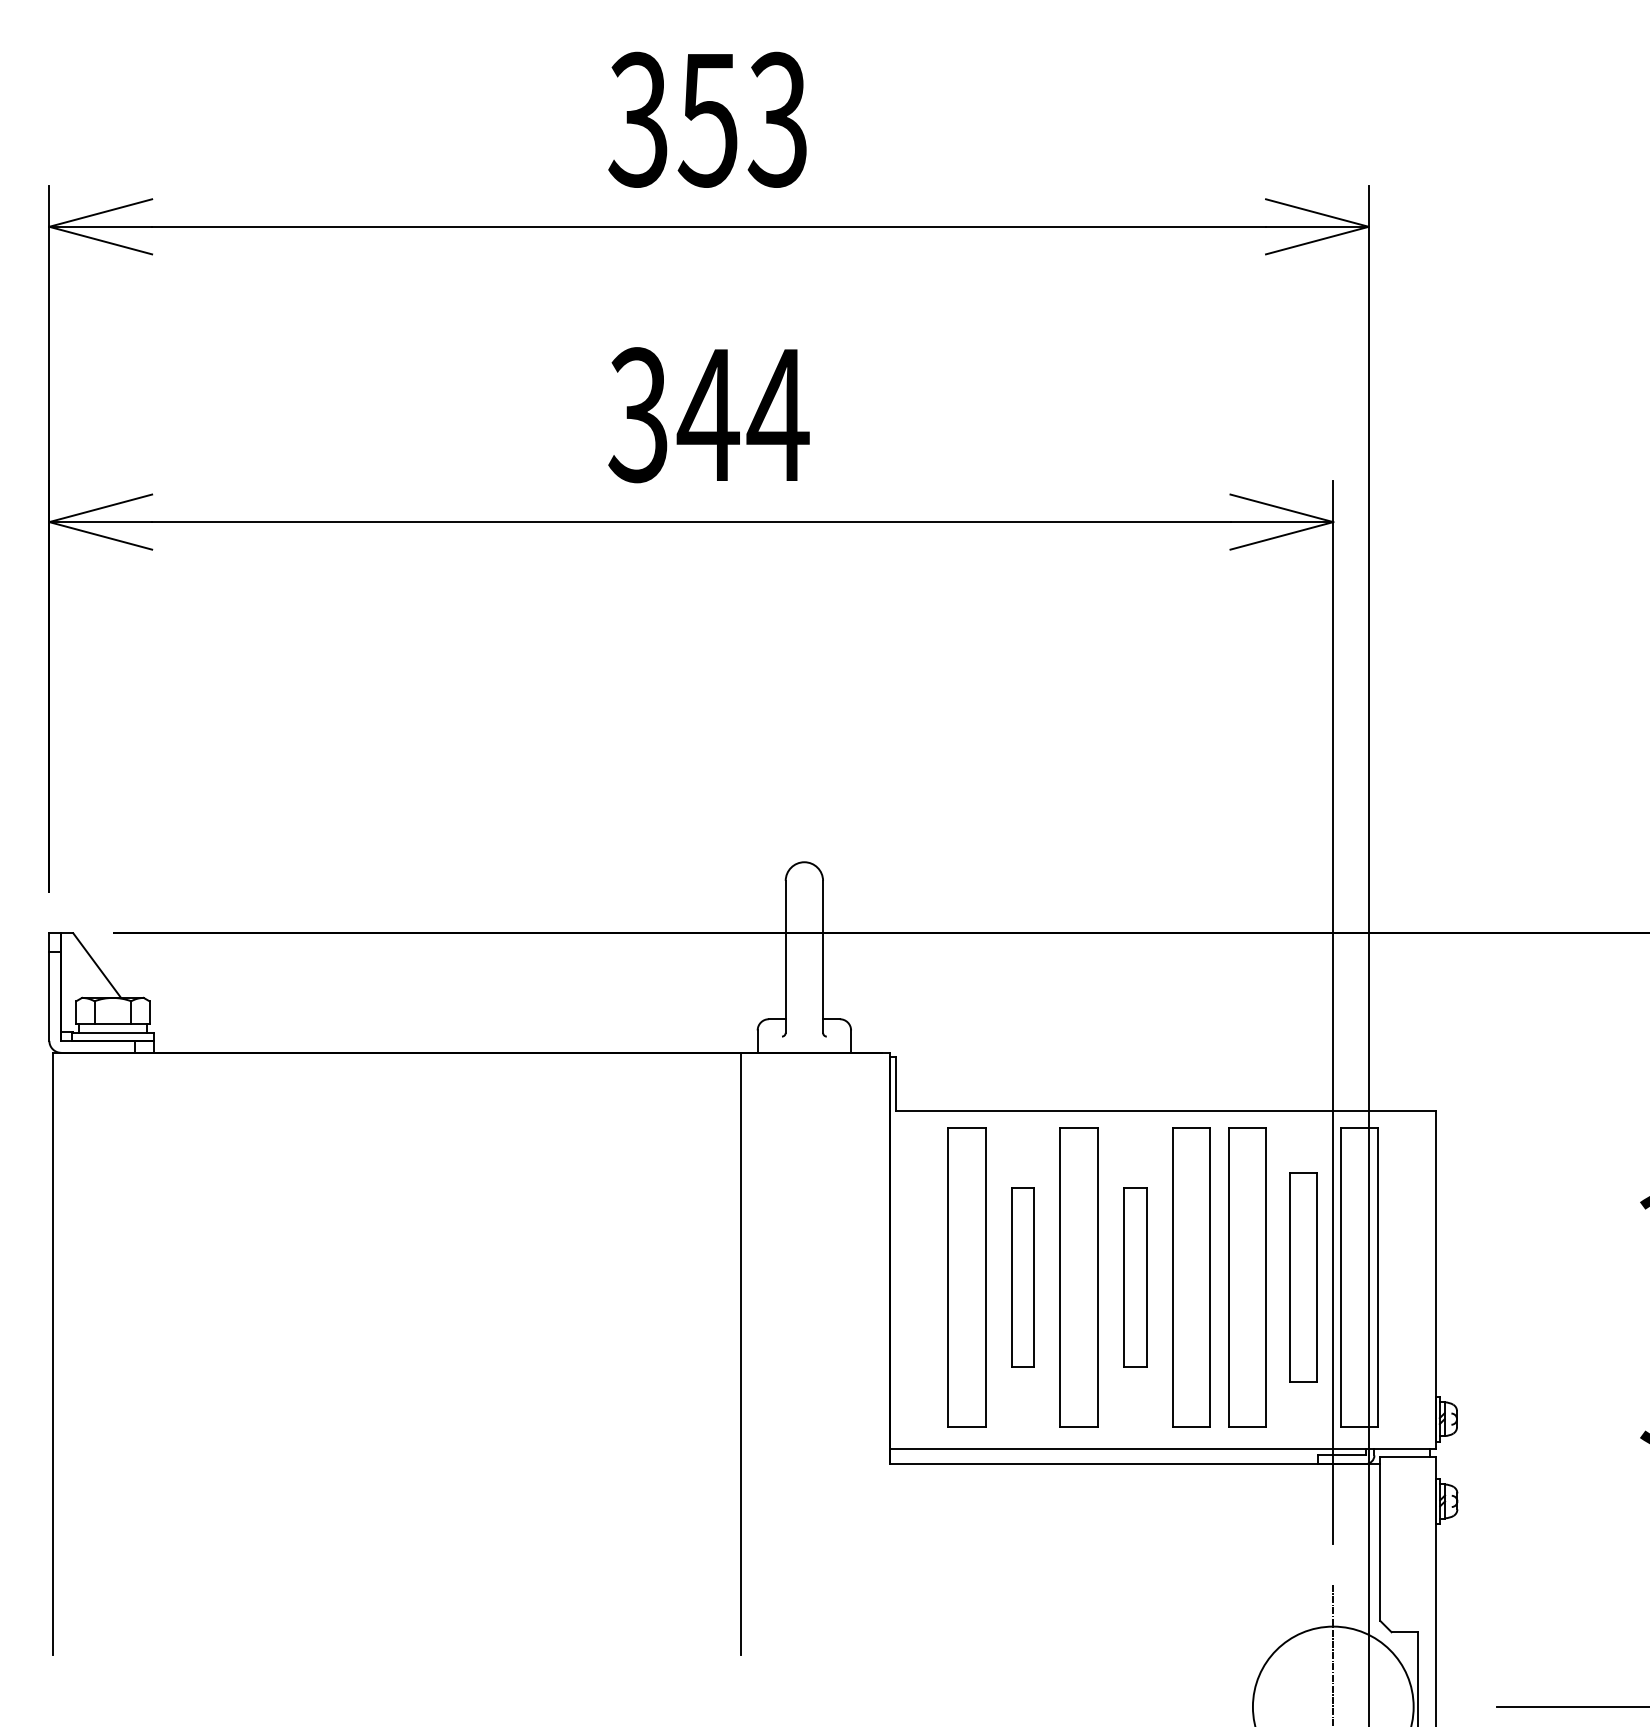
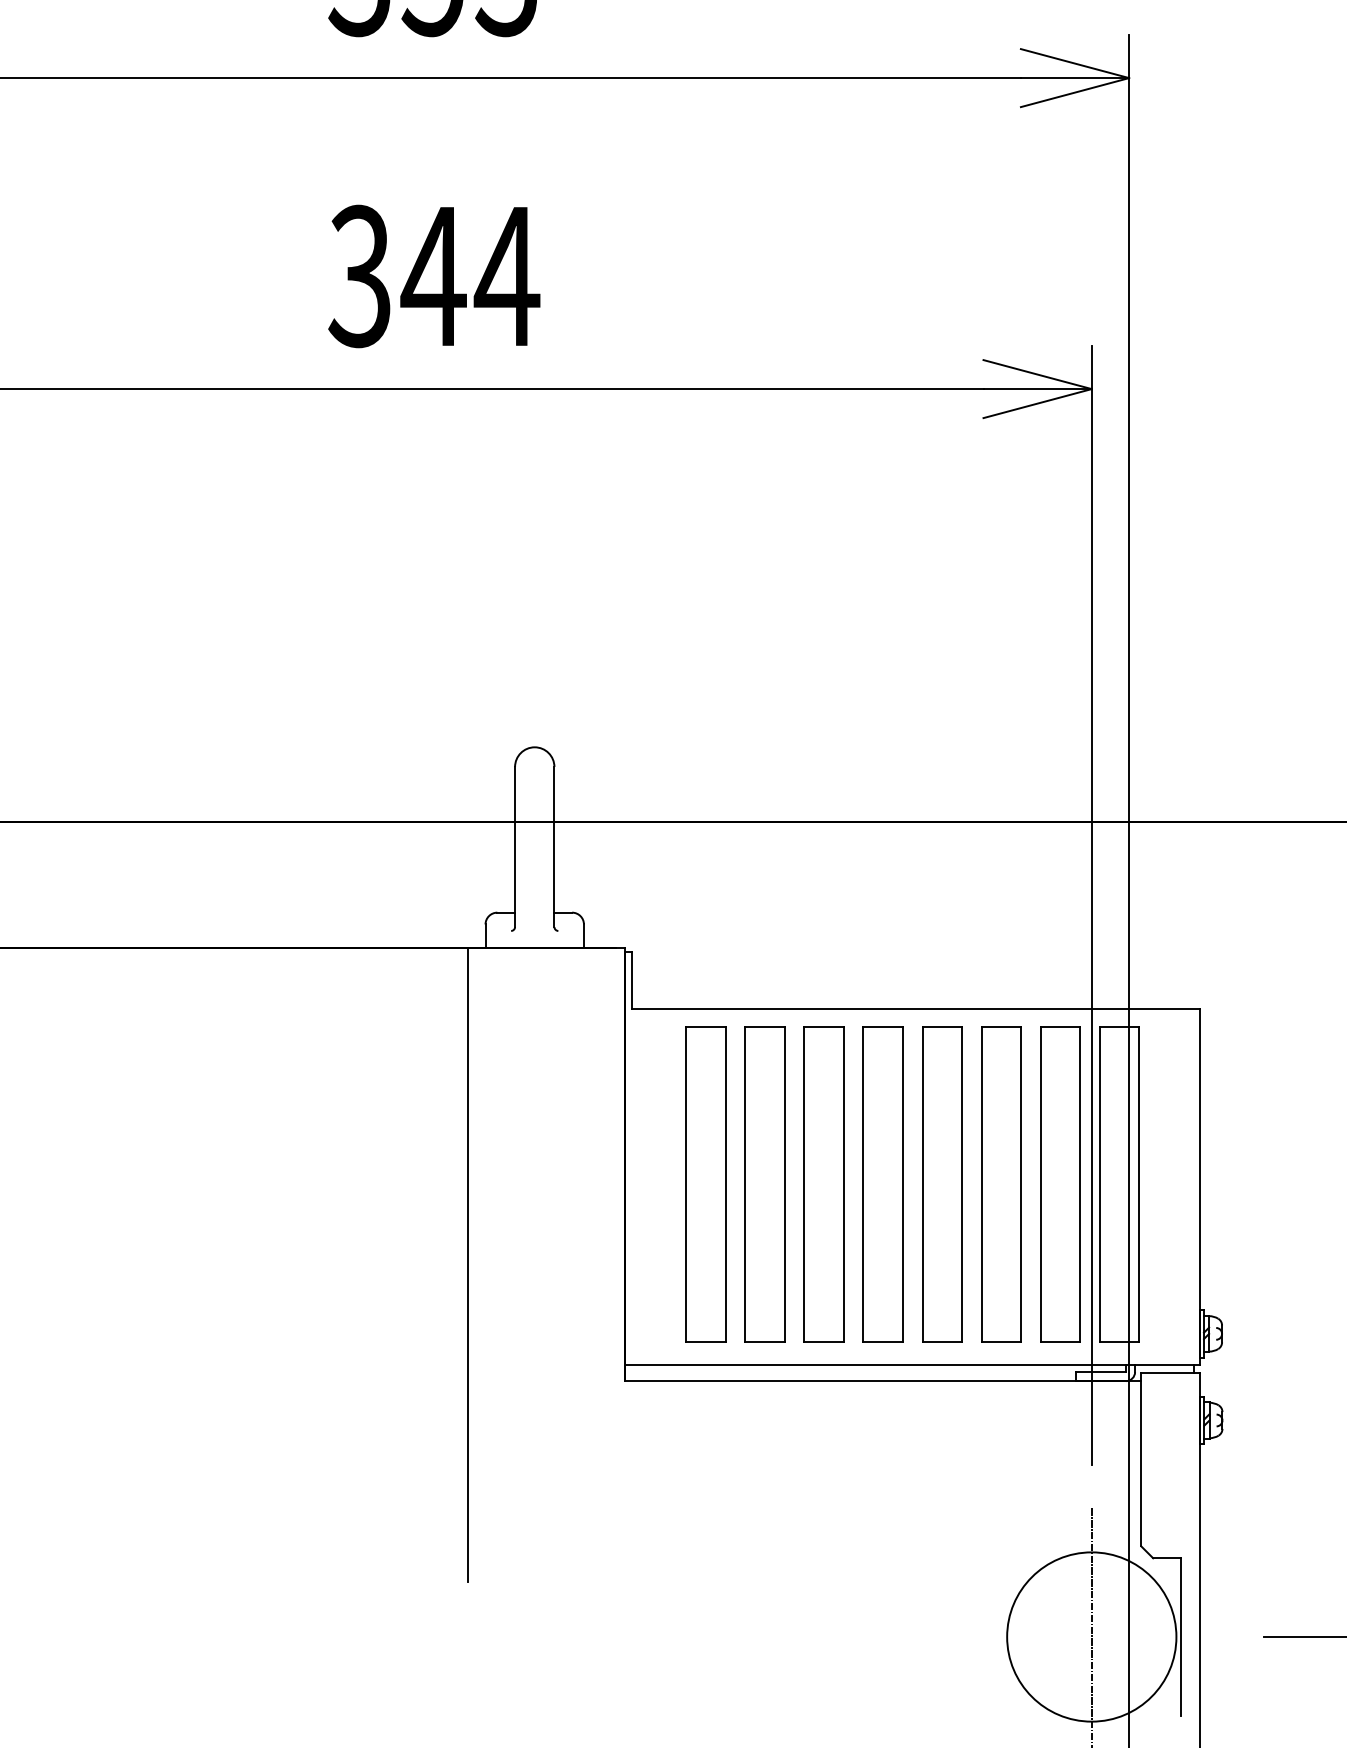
part: (1022, 1277) -> (764, 1184), size x1.67
part: (1135, 1277) -> (883, 1184), size x1.67
part: (1303, 1277) -> (1060, 1184), size x1.43

